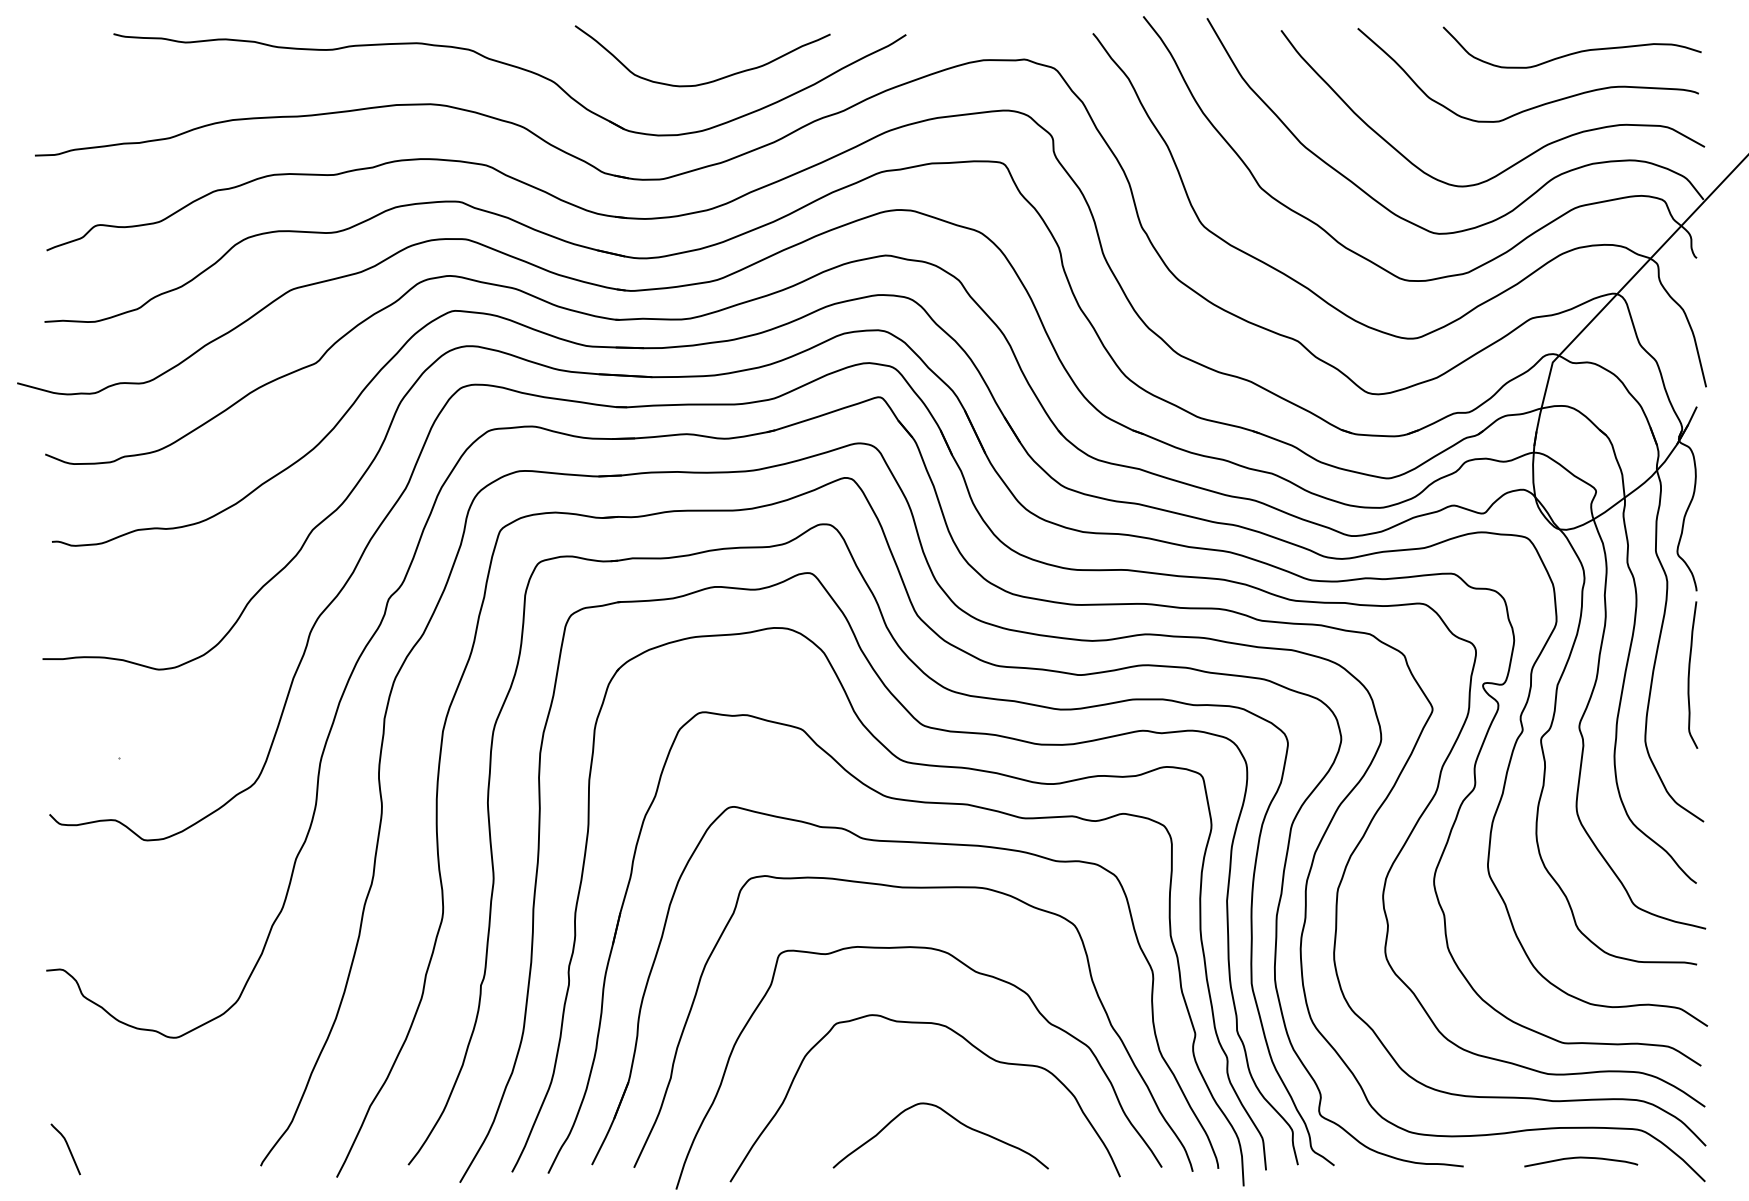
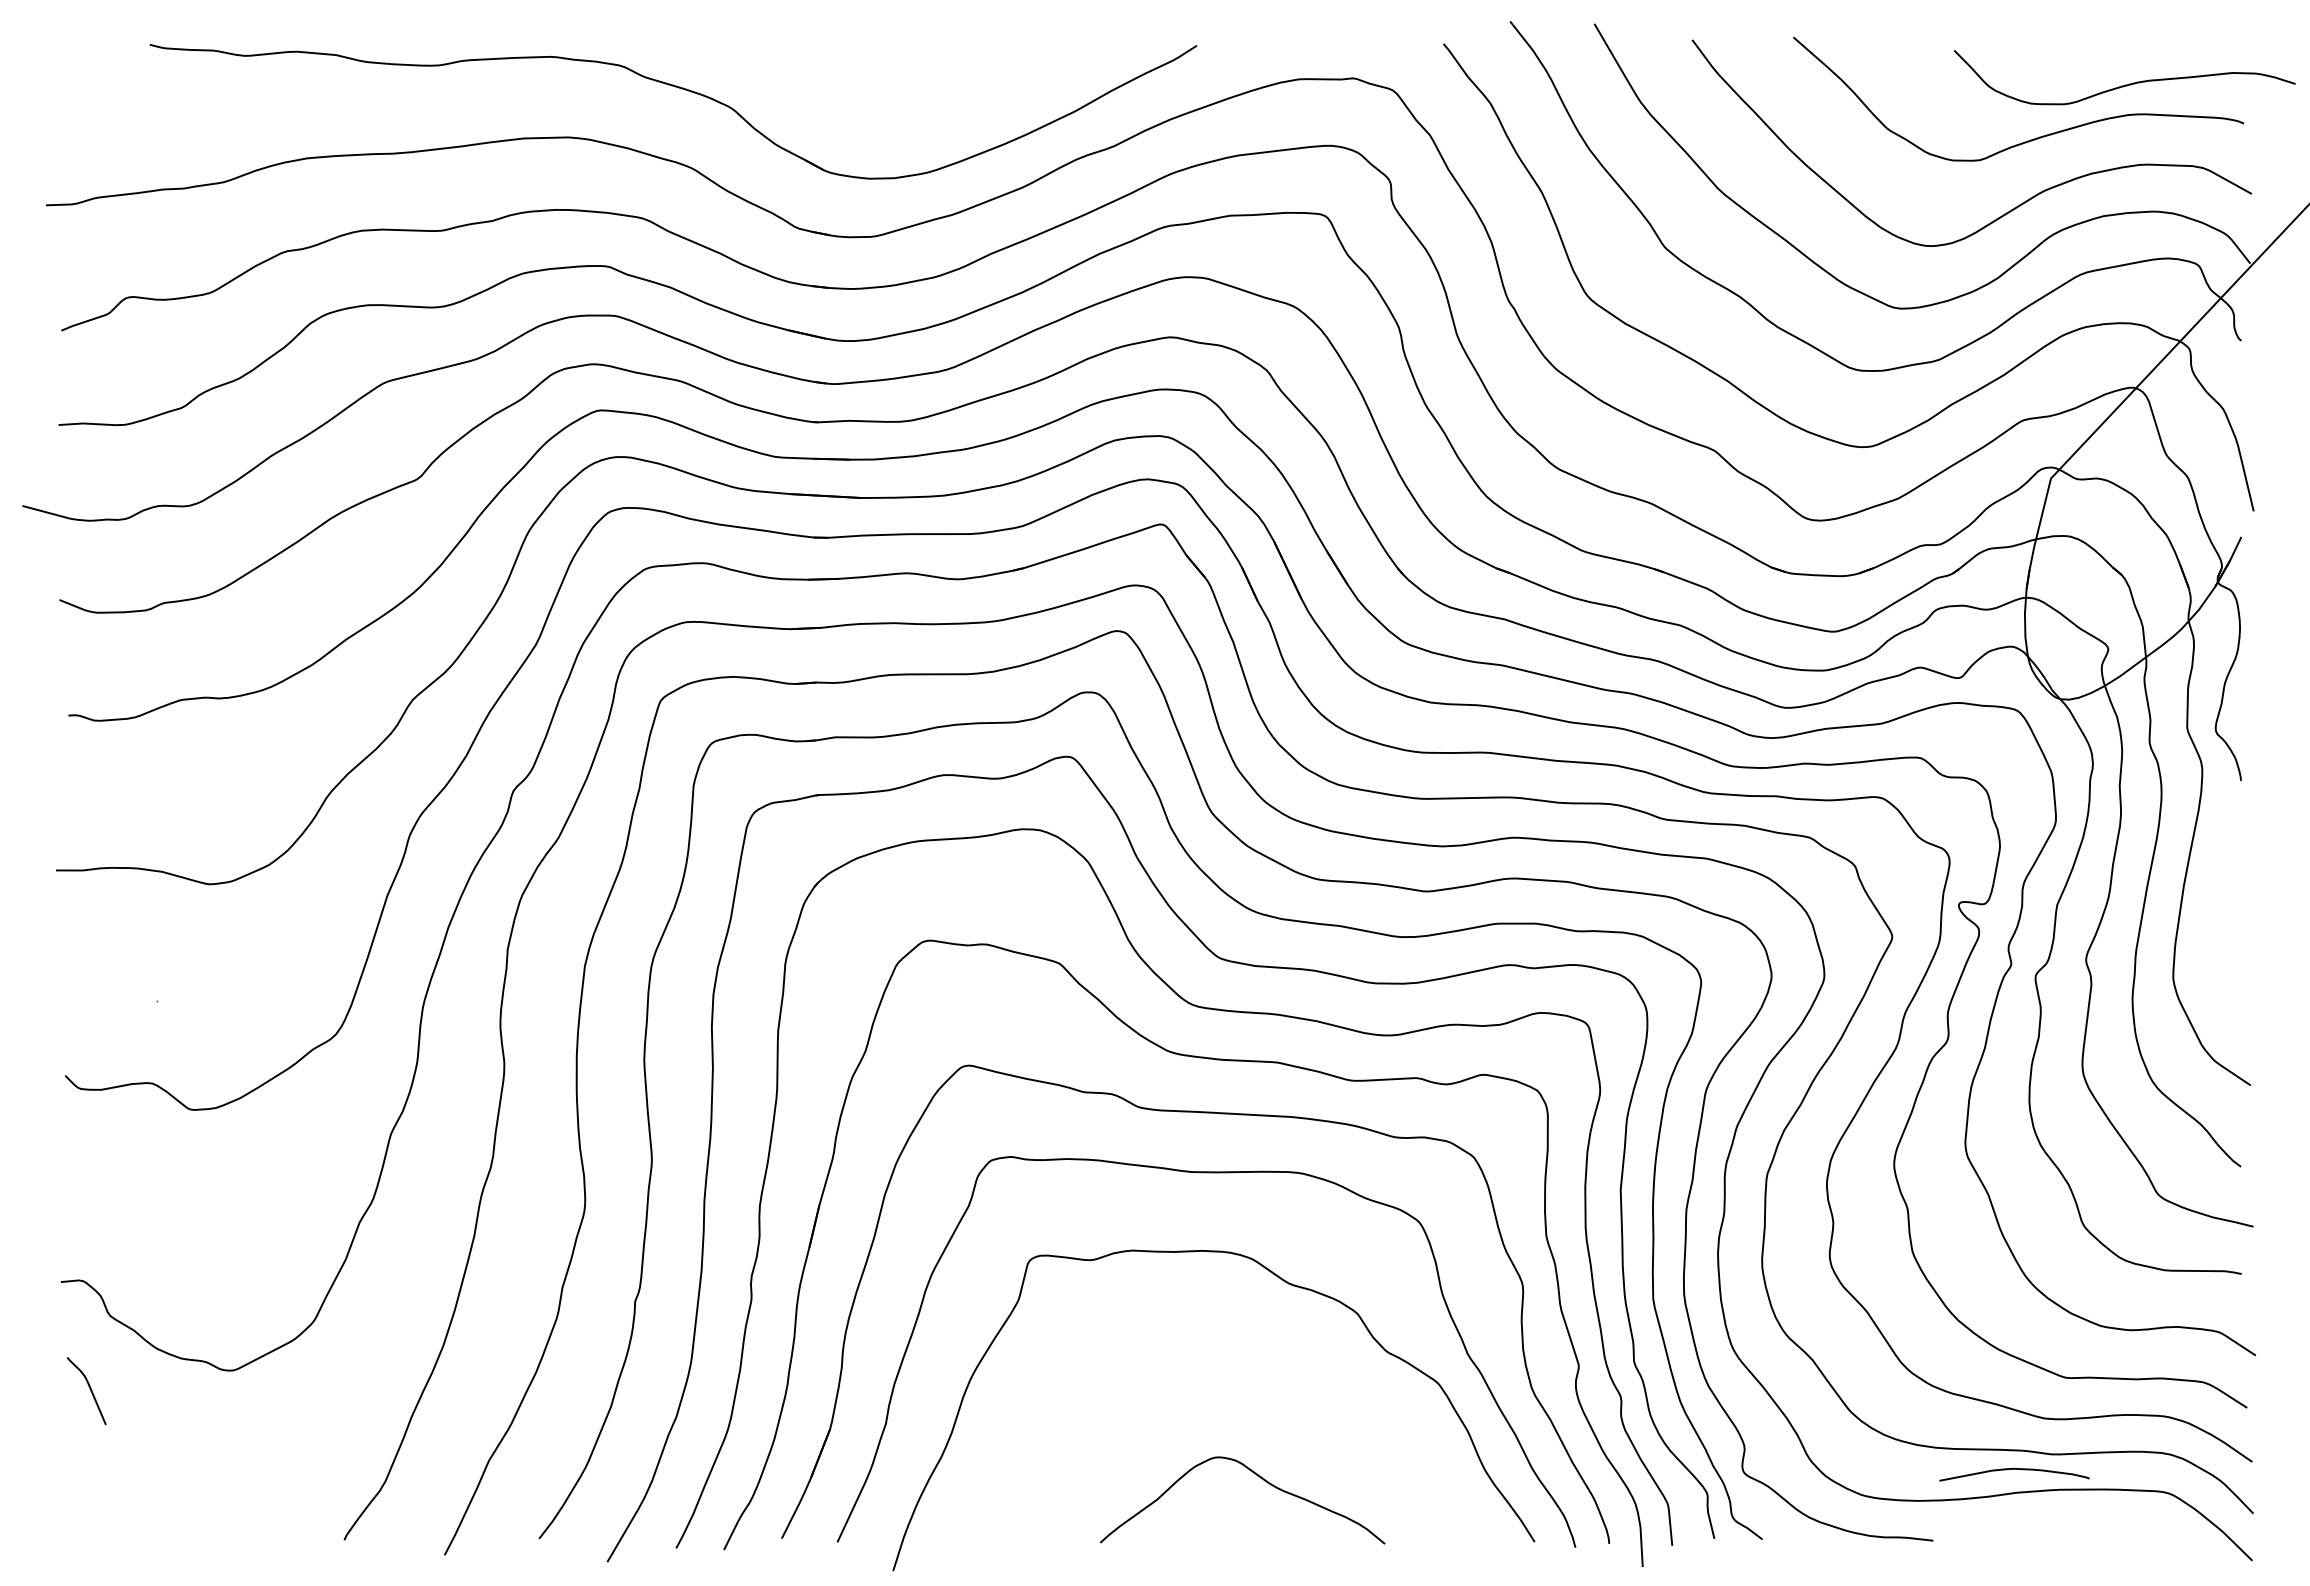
curve: (1572, 52) -> (2125, 84), moved
curve: (712, 80) -> (940, 106), removed
curve: (1689, 675) -> (2231, 891), removed
curve: (971, 1045) -> (1282, 1380), removed
curve: (67, 1148) -> (89, 1389), moved
curve: (1581, 1158) -> (2014, 1469), moved

